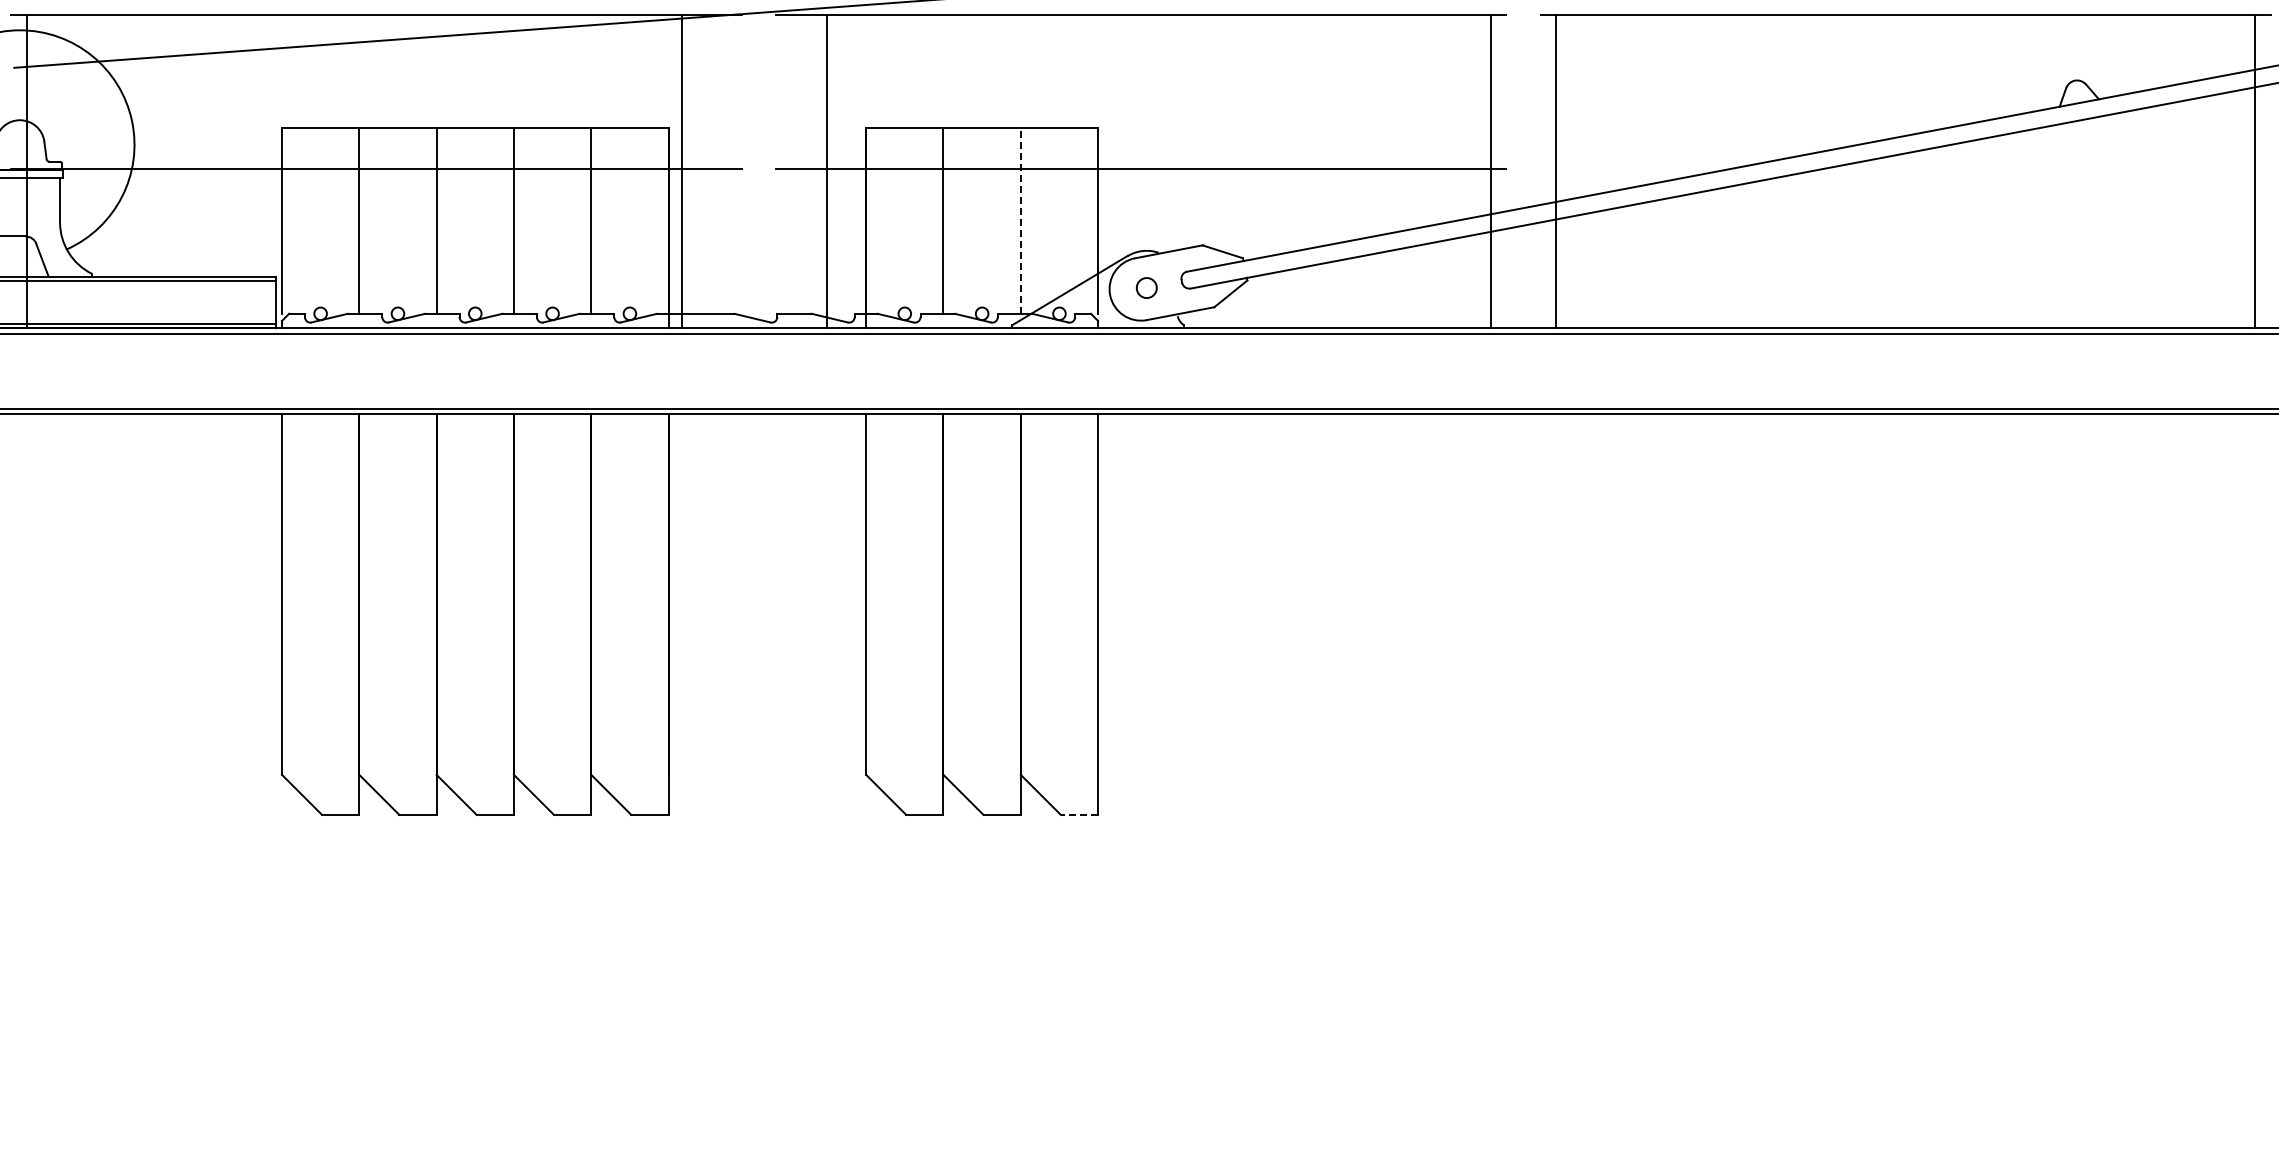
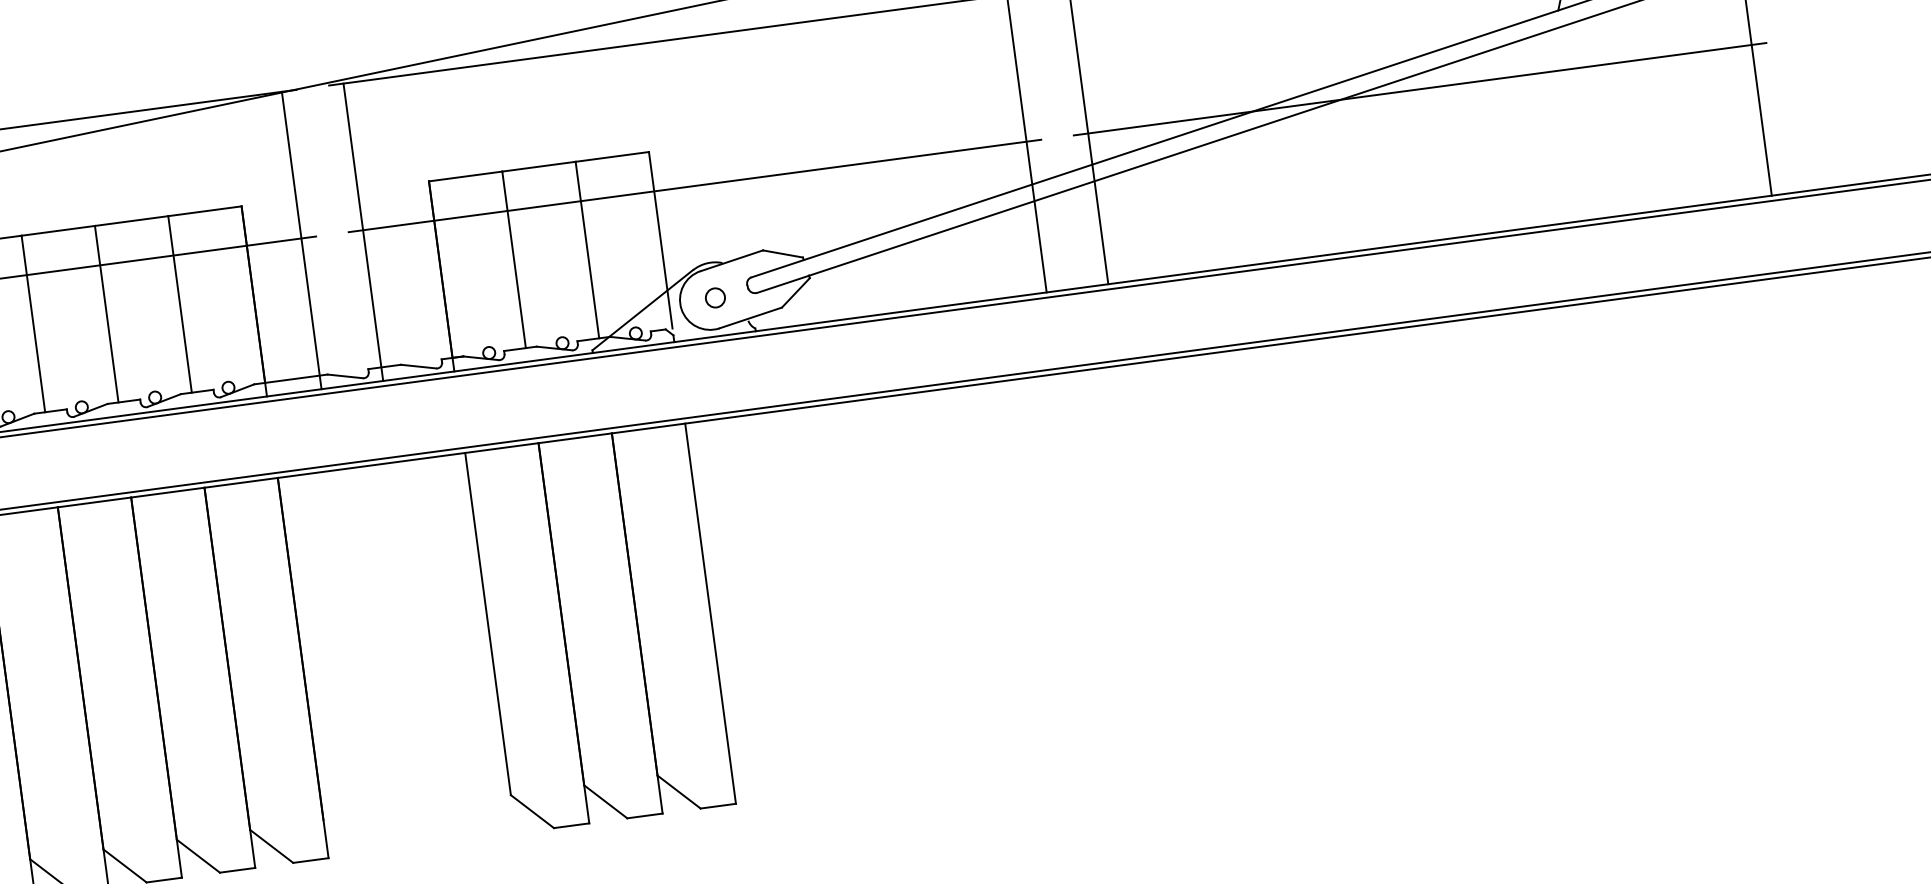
line: (1905, 169) -> (1419, 89), added
line: (682, 171) -> (302, 240), moved
line: (827, 171) -> (363, 232), moved
line: (1020, 220) -> (587, 249), dashed -> solid
line: (1079, 814) -> (718, 805), dashed -> solid

